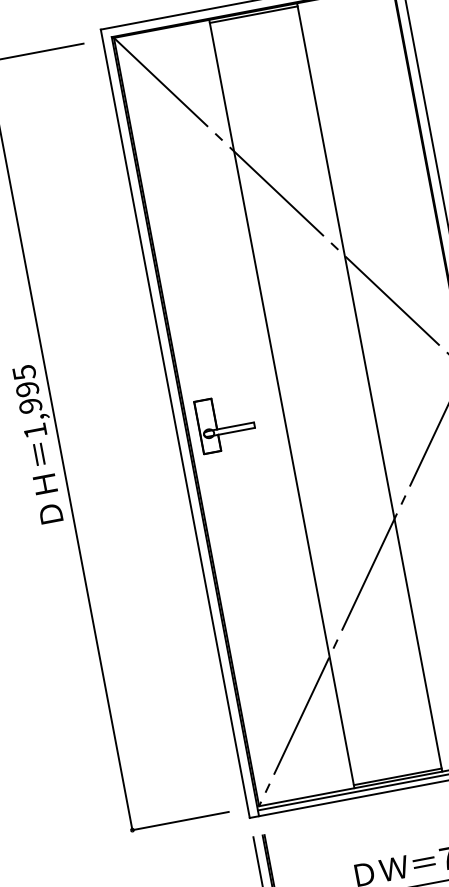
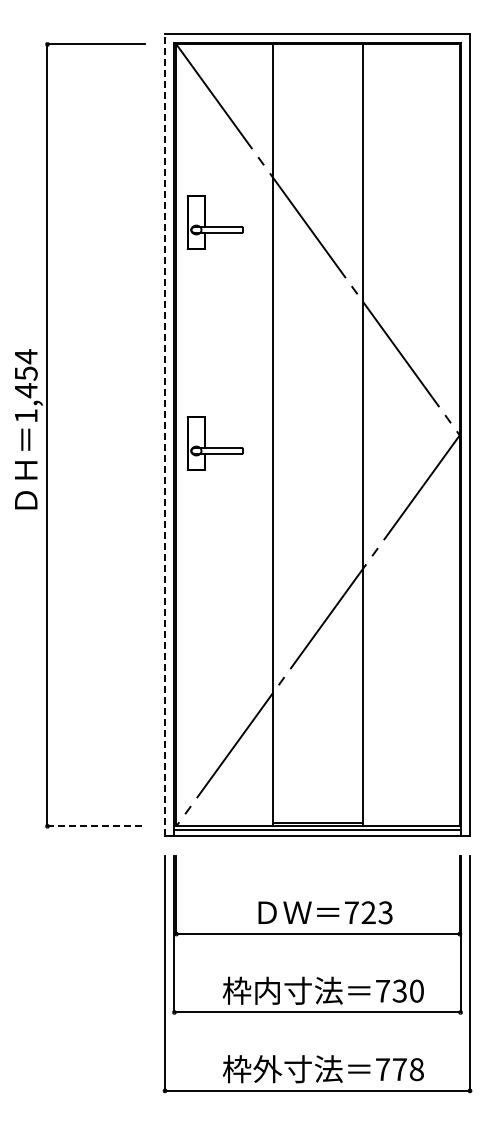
line: (253, 14) -> (317, 47), removed
part: (184, 205) -> (214, 222), added
text: (26, 389) -> (25, 373), 1,995 -> 1,454
line: (175, 423) -> (165, 434), solid -> dashed
line: (180, 821) -> (96, 826), solid -> dashed

